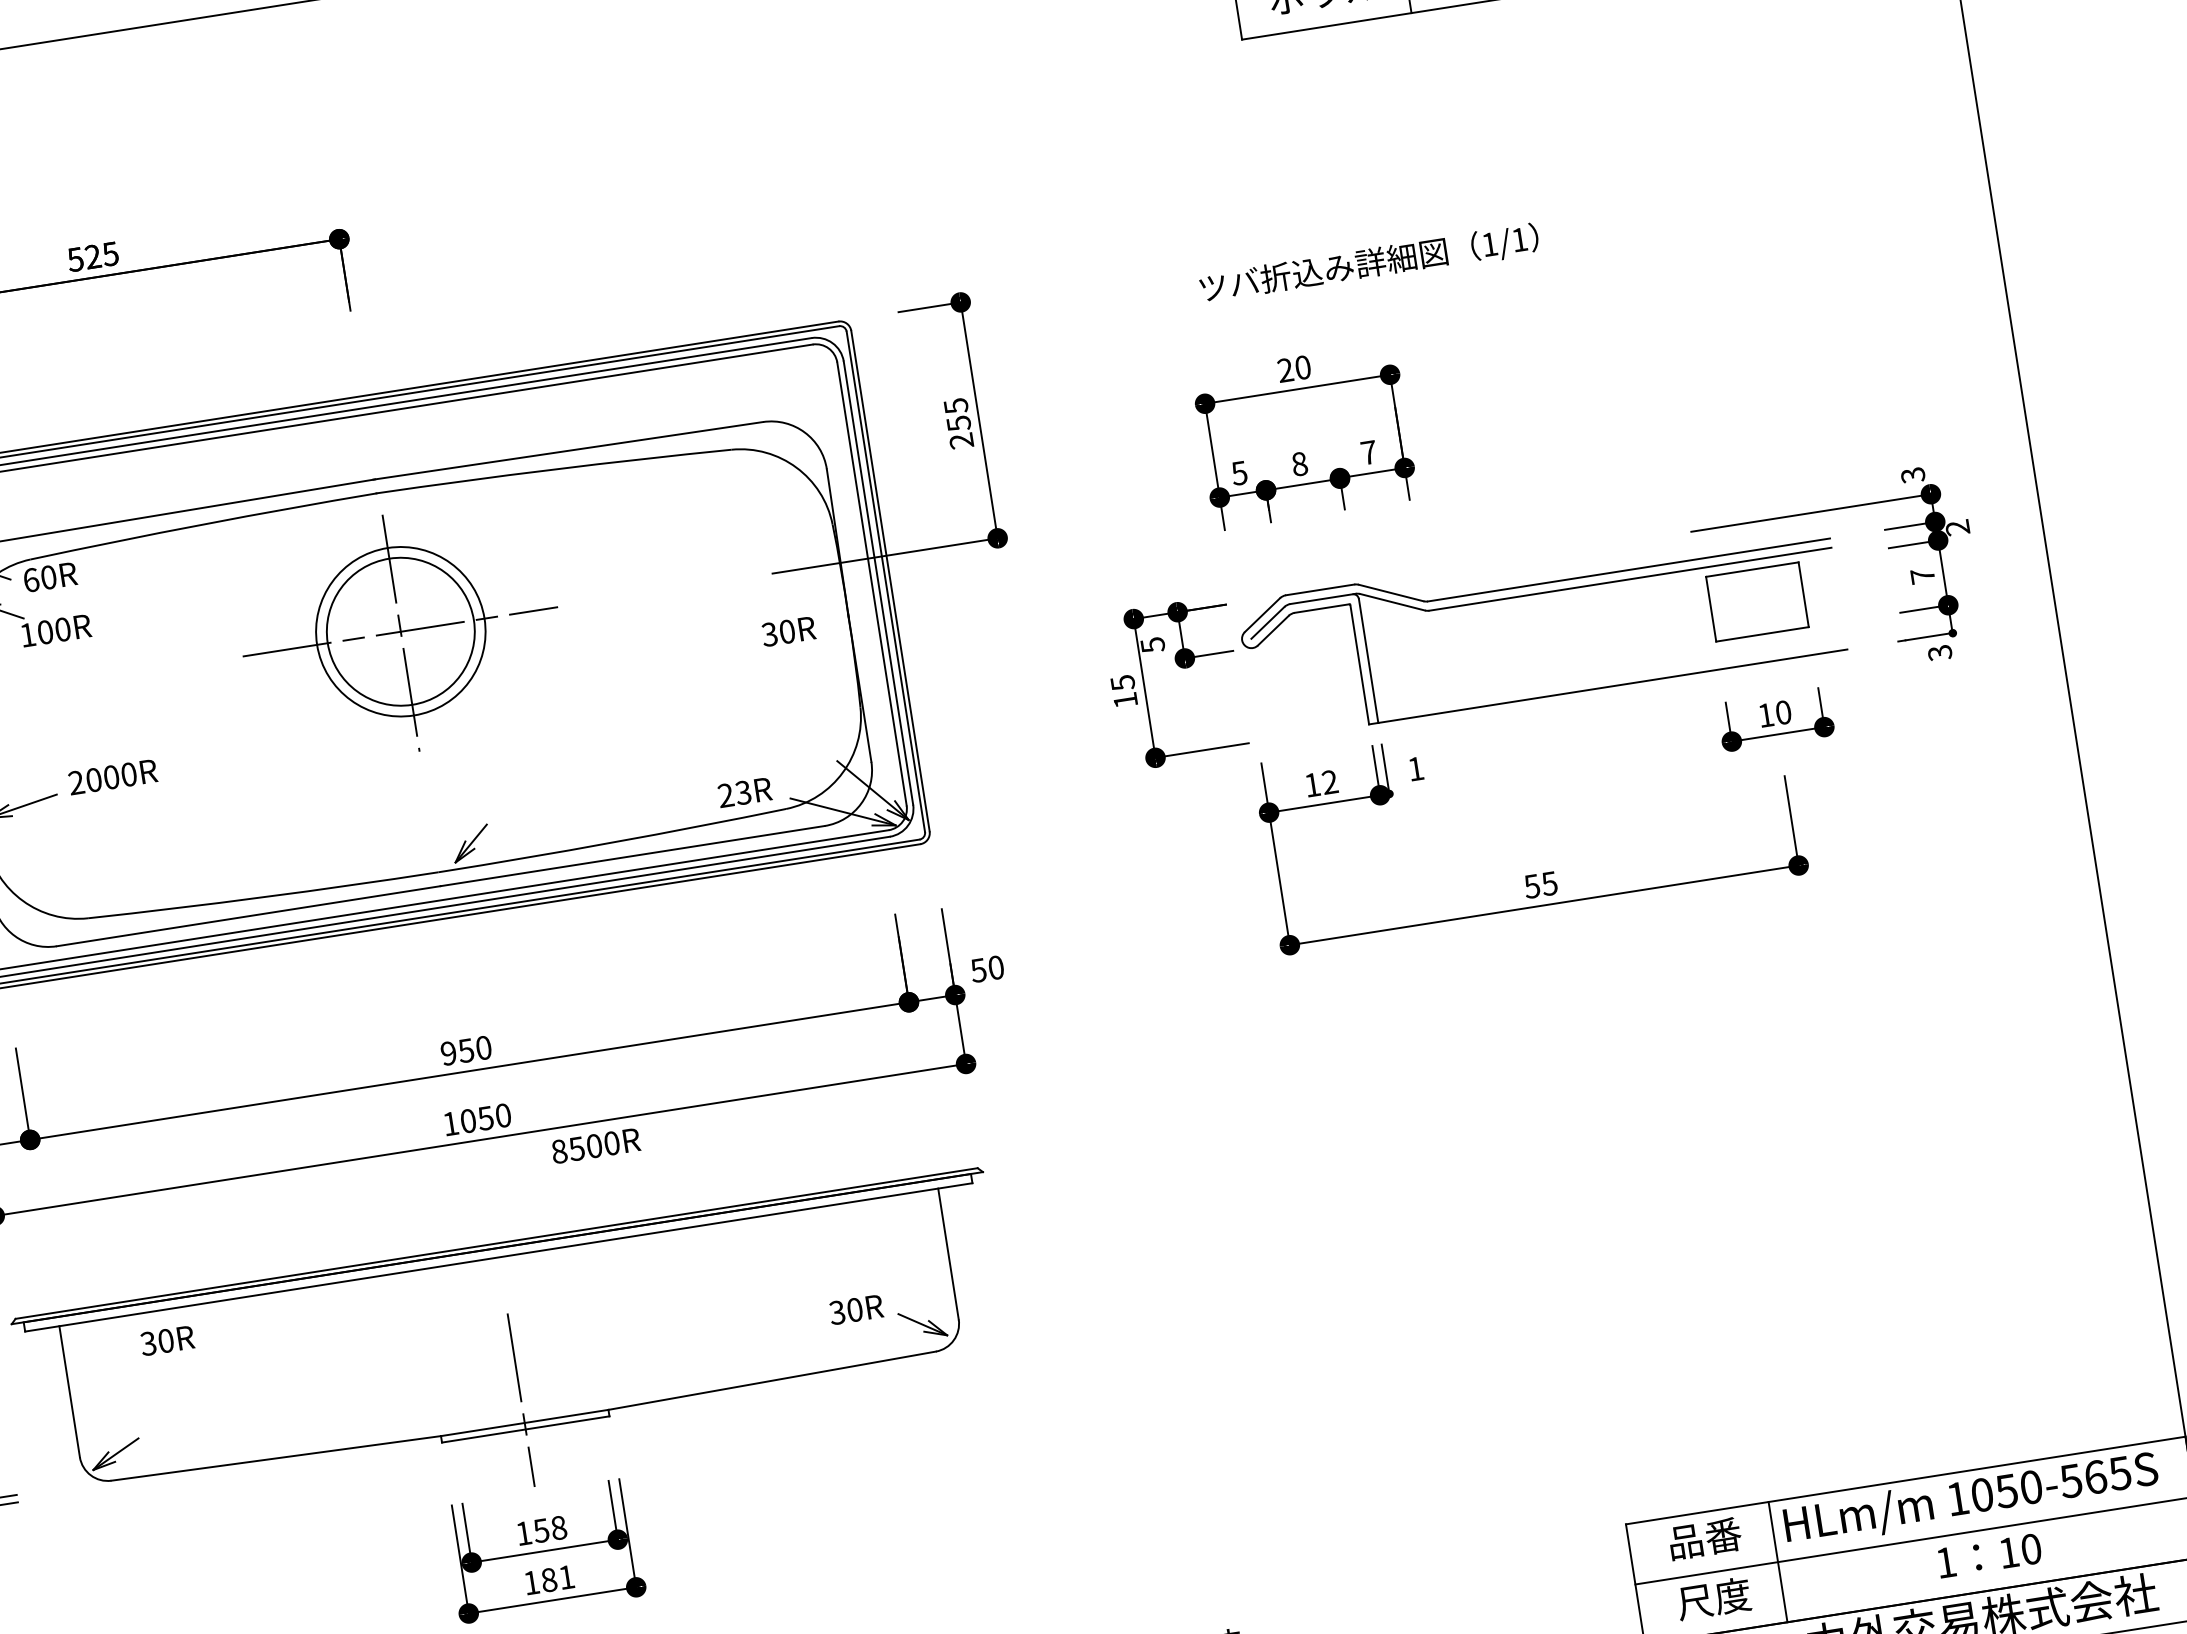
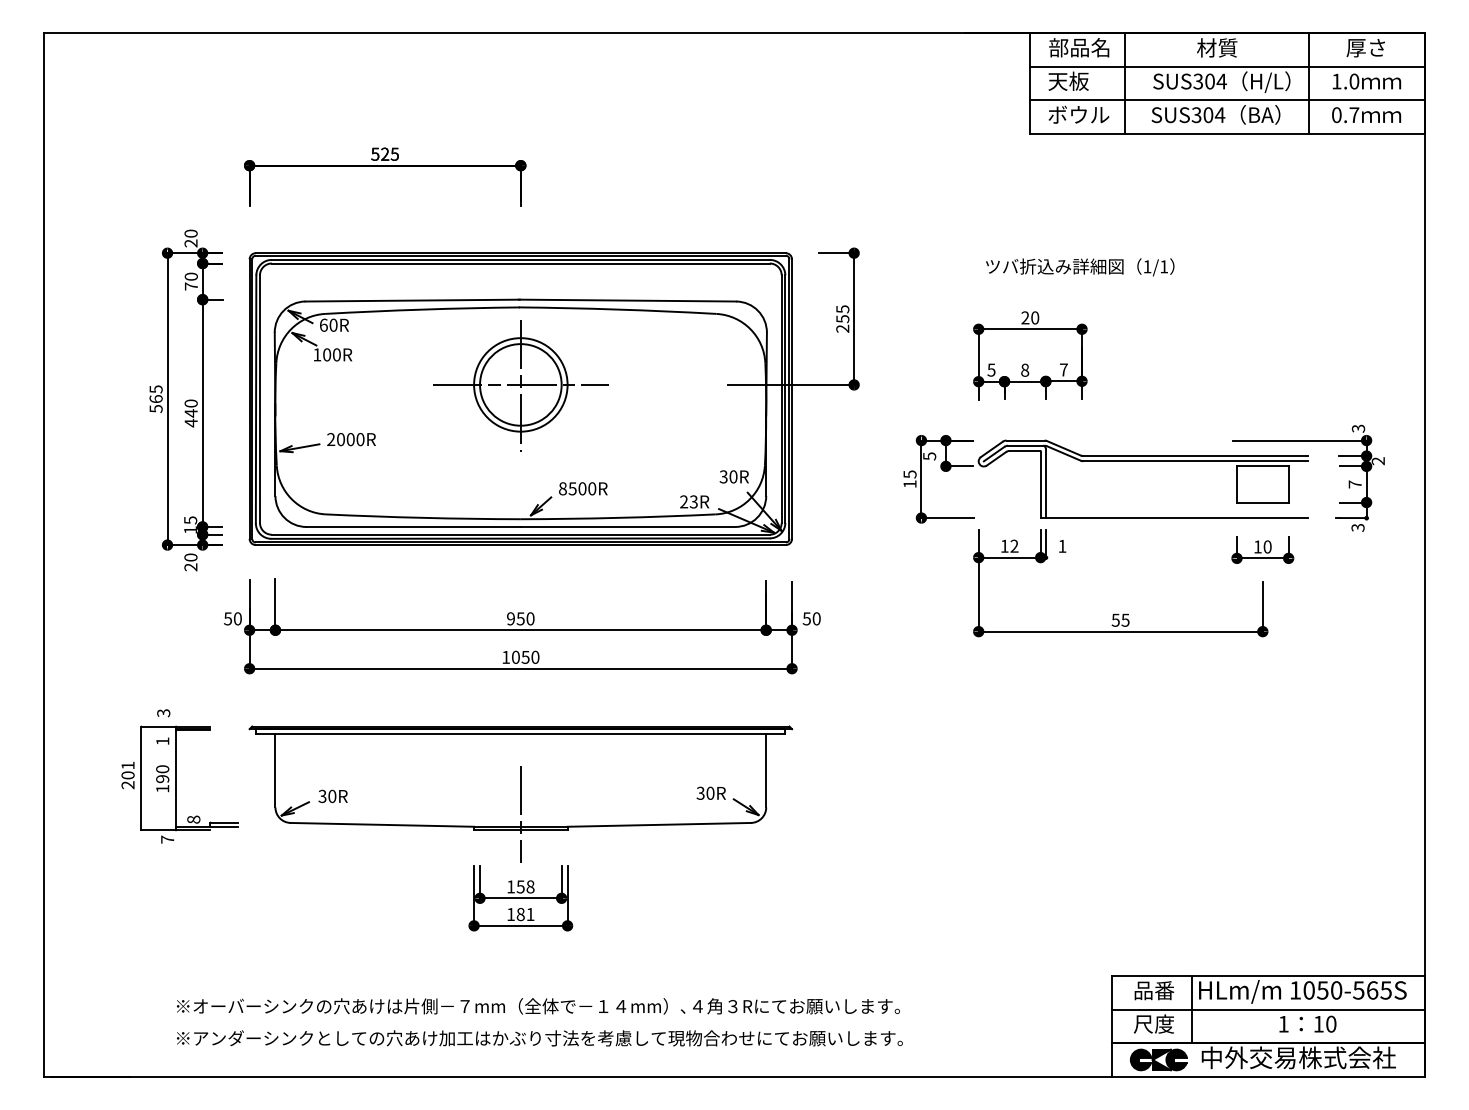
text: (787, 631) -> (733, 476), moved
text: (596, 1145) -> (583, 488), moved
text: (166, 1341) -> (332, 796), moved

